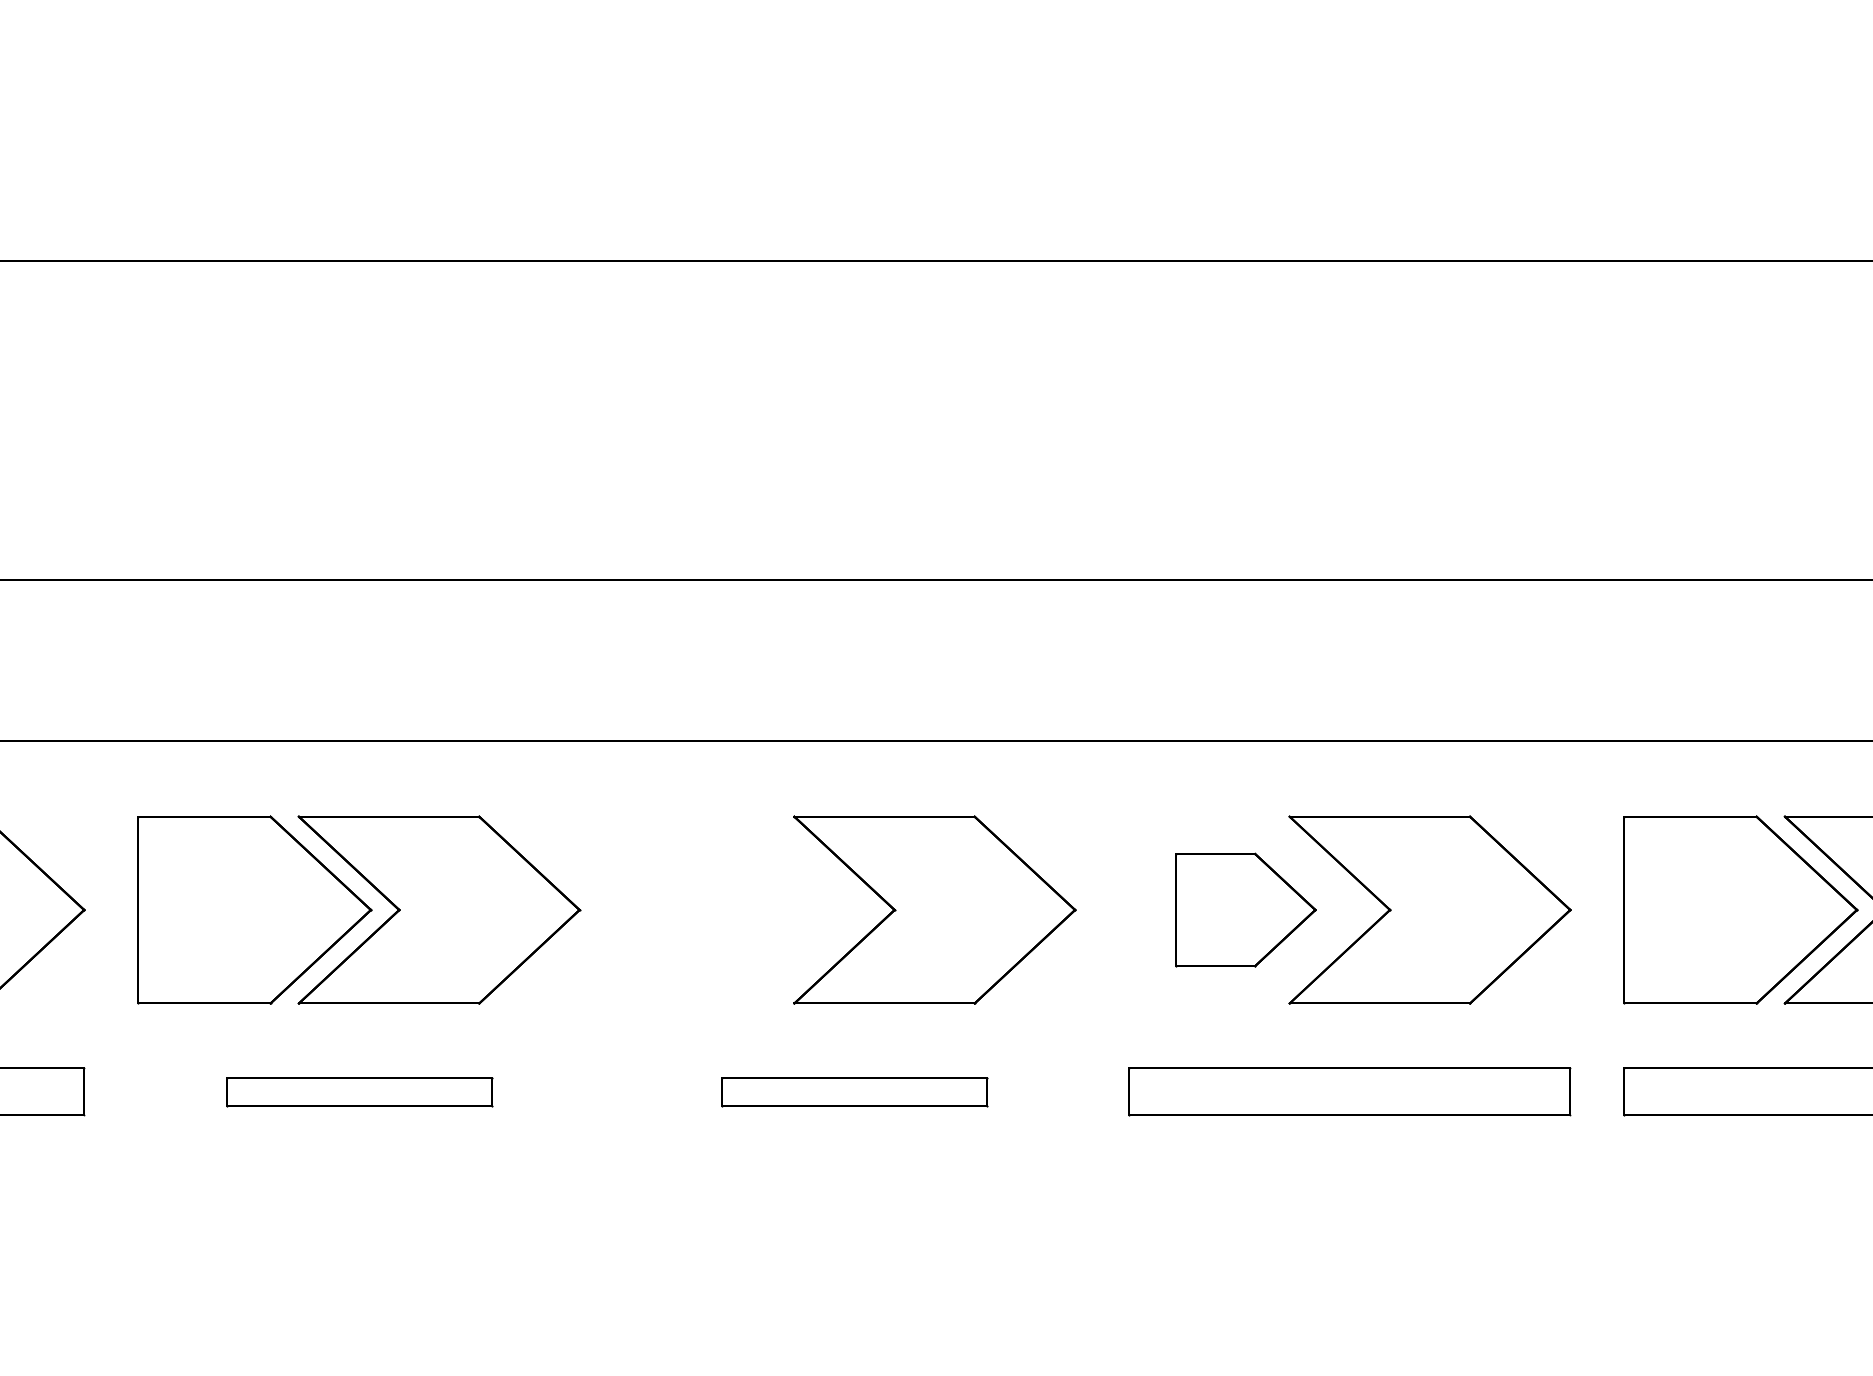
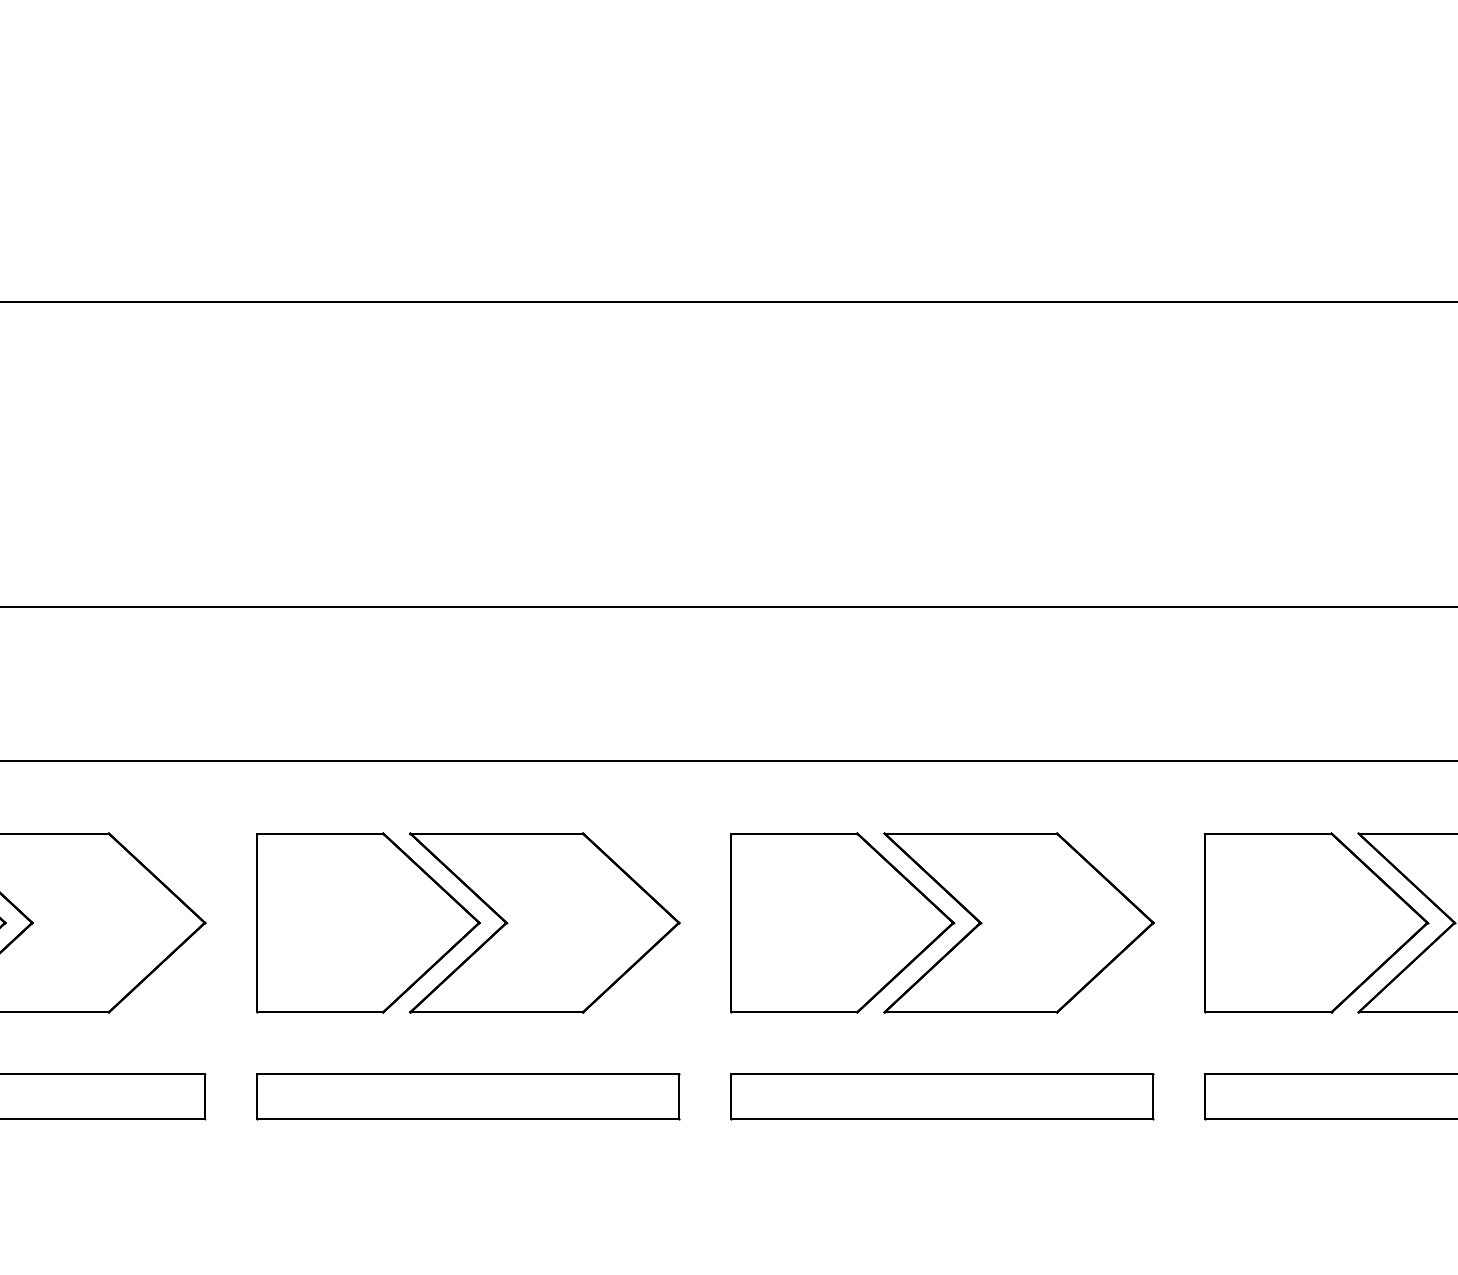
part: (750, 909) -> (842, 922), added
part: (1245, 909) -> (1316, 922), size x1.67
part: (359, 1091) -> (468, 1096), size x1.67
part: (854, 1091) -> (942, 1096), size x1.67

